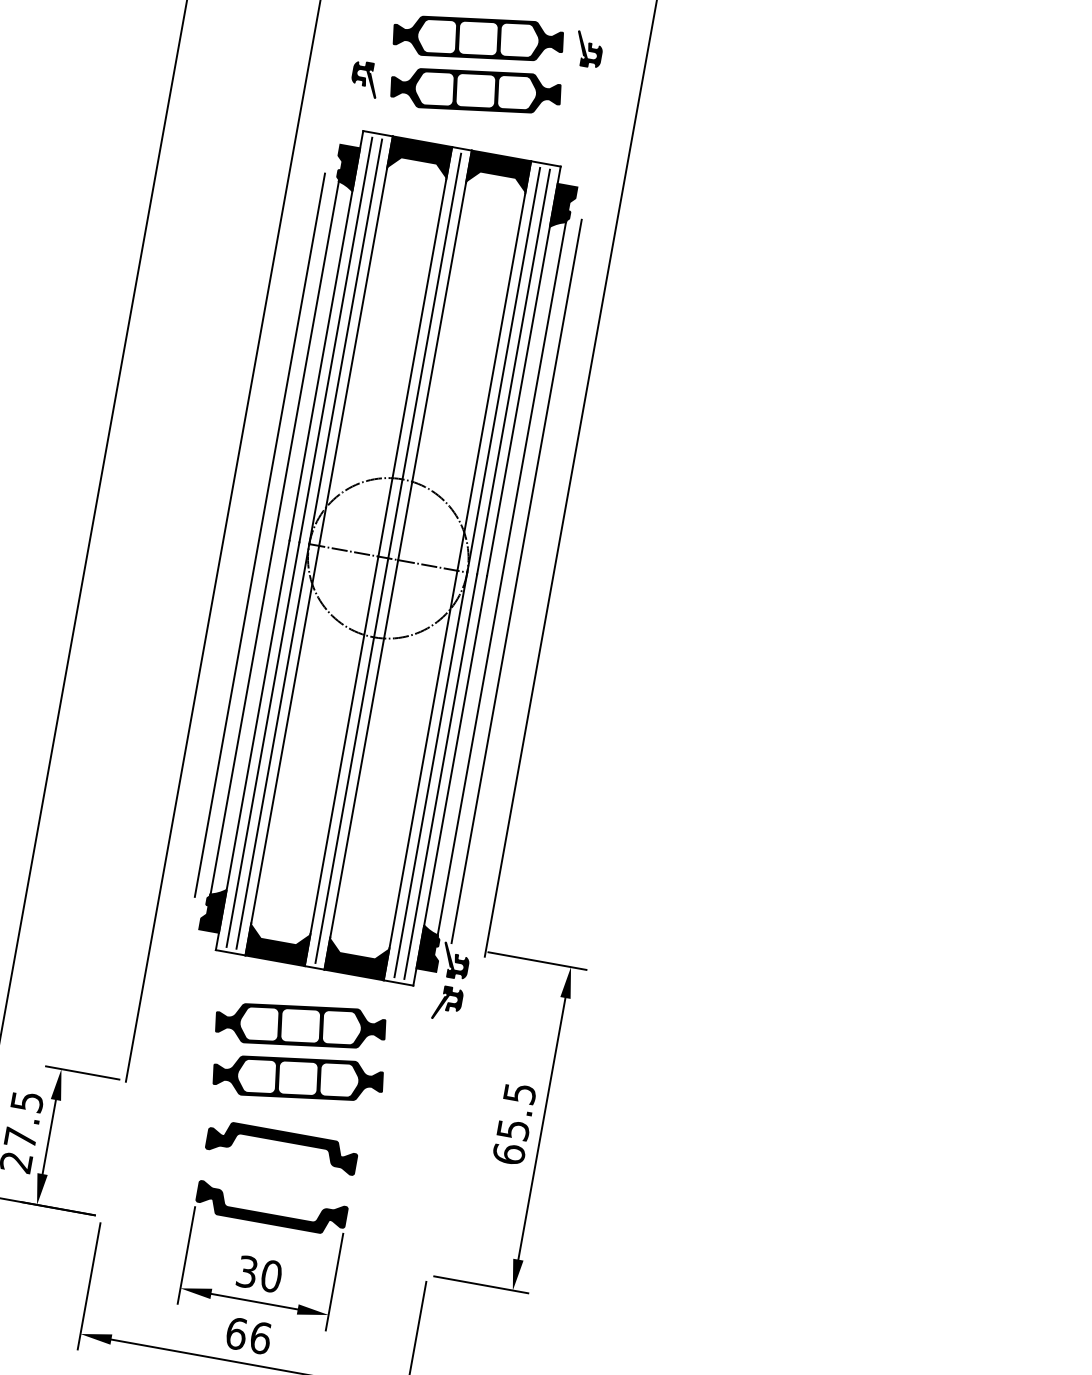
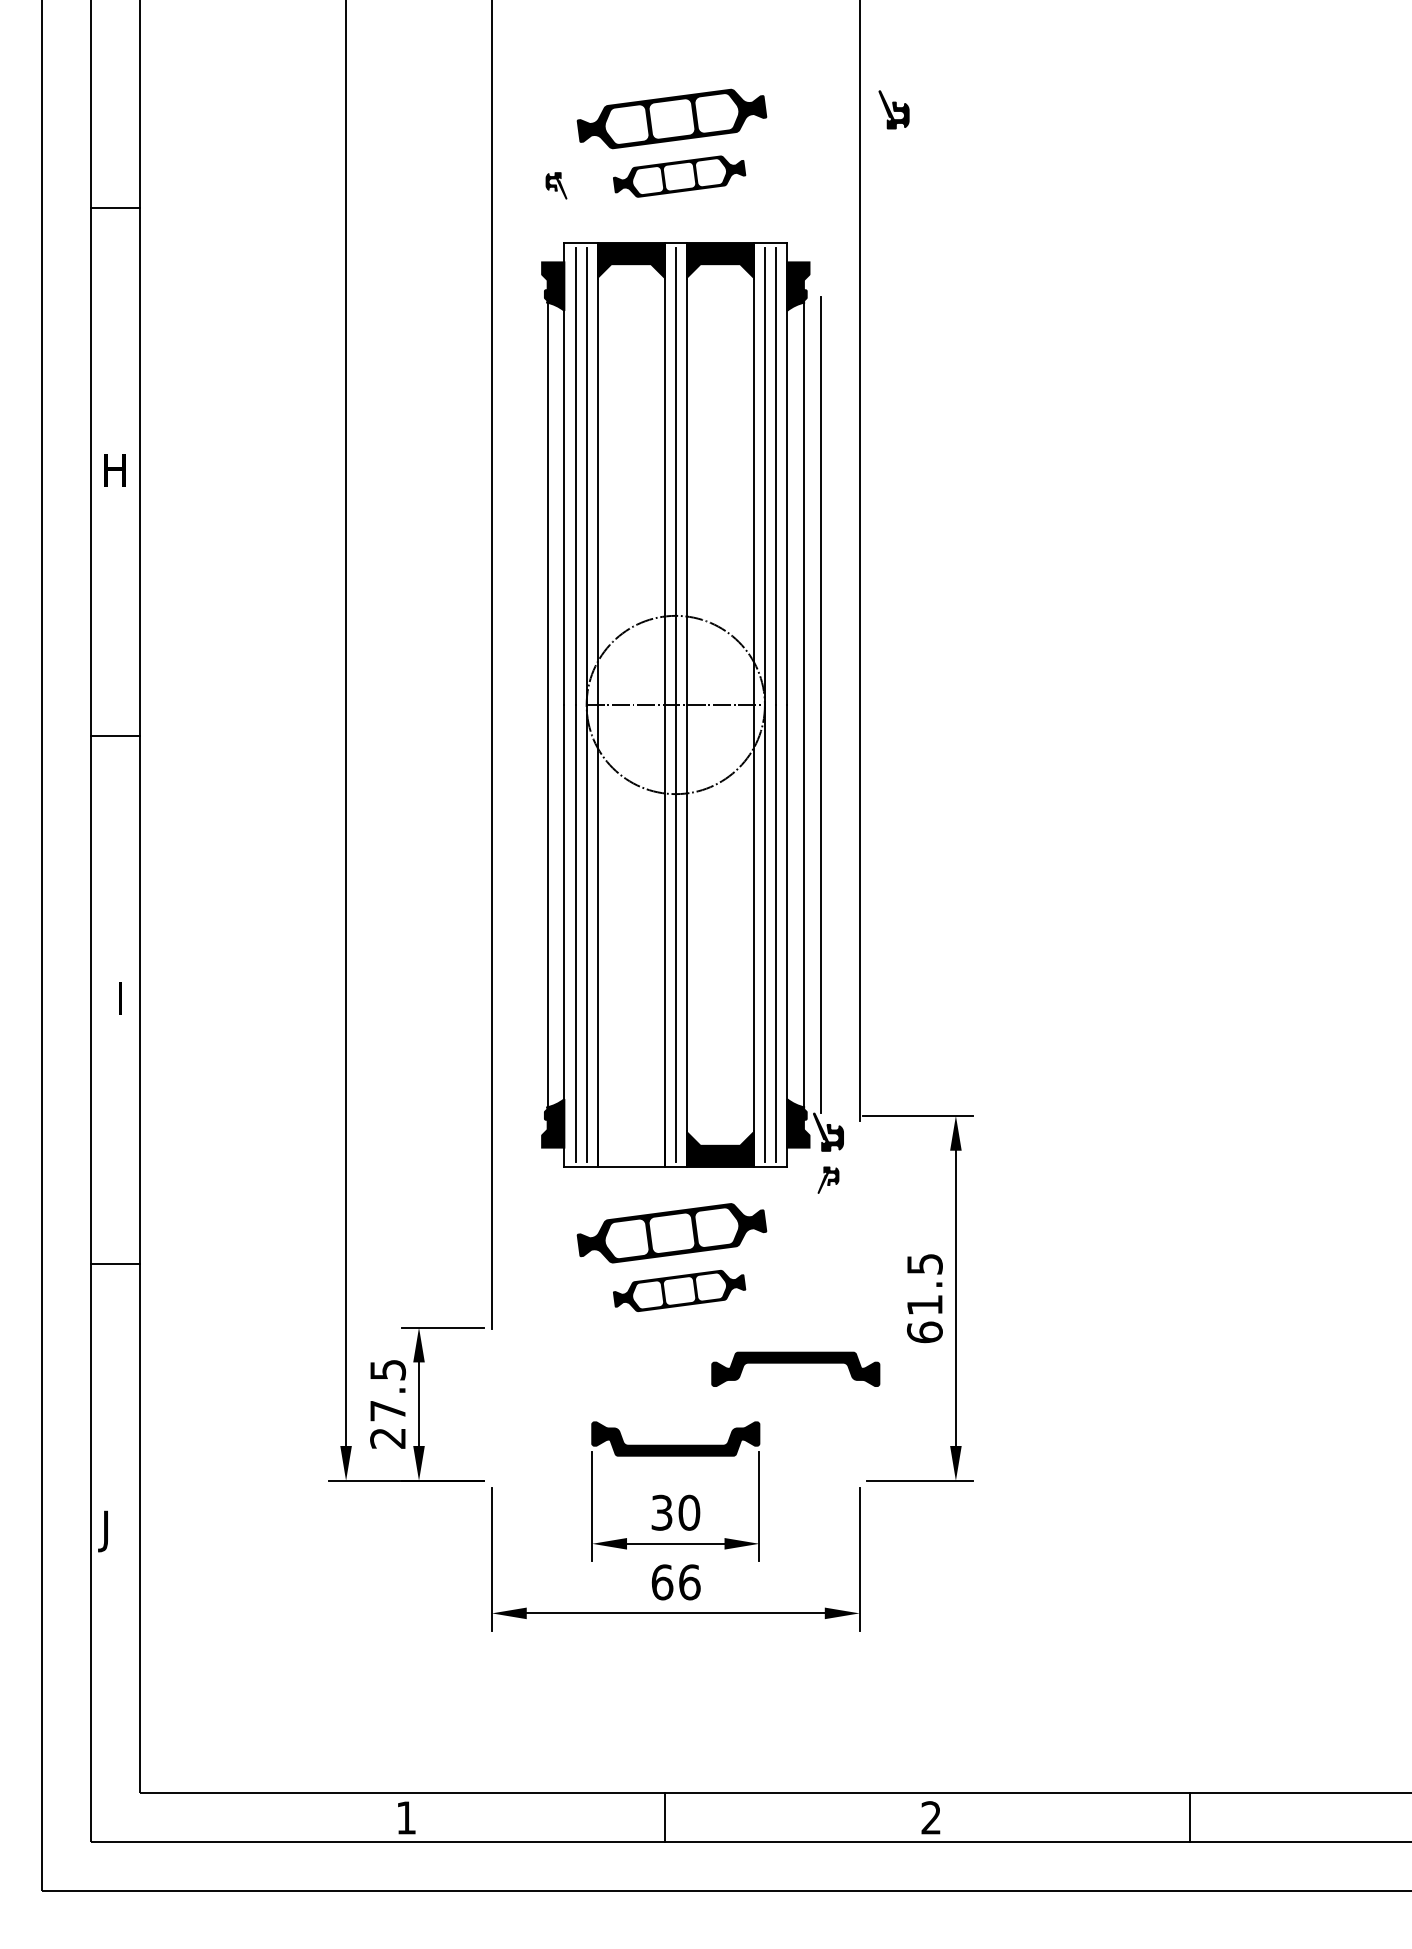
part: (588, 49) -> (893, 109), moved
part: (365, 78) -> (556, 185), size x0.7
part: (475, 90) -> (679, 176), size x0.7
line: (259, 534) -> (530, 704), removed
fill: (277, 944) -> (630, 1148), removed
part: (447, 1003) -> (828, 1179), size x0.7
part: (298, 1077) -> (679, 1290), size x0.7
text: (512, 1130) -> (924, 1305), 65.5 -> 61.5
part: (282, 1146) -> (795, 1368), moved

